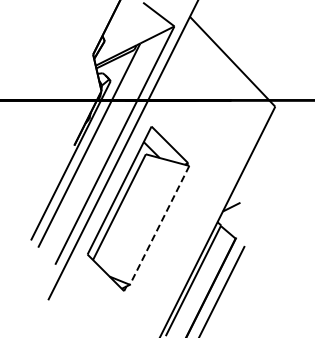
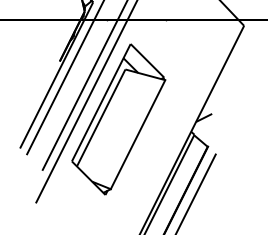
line: (159, 225) -> (137, 134), dashed -> solid

